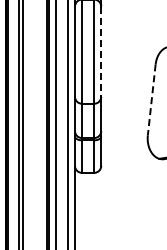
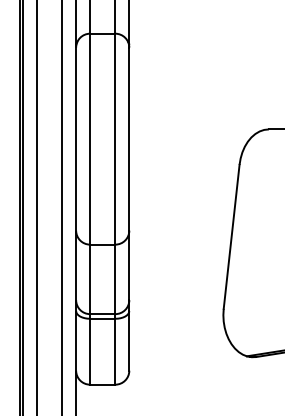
line: (101, 52) -> (129, 140), dashed -> solid
line: (151, 99) -> (231, 236), dashed -> solid

